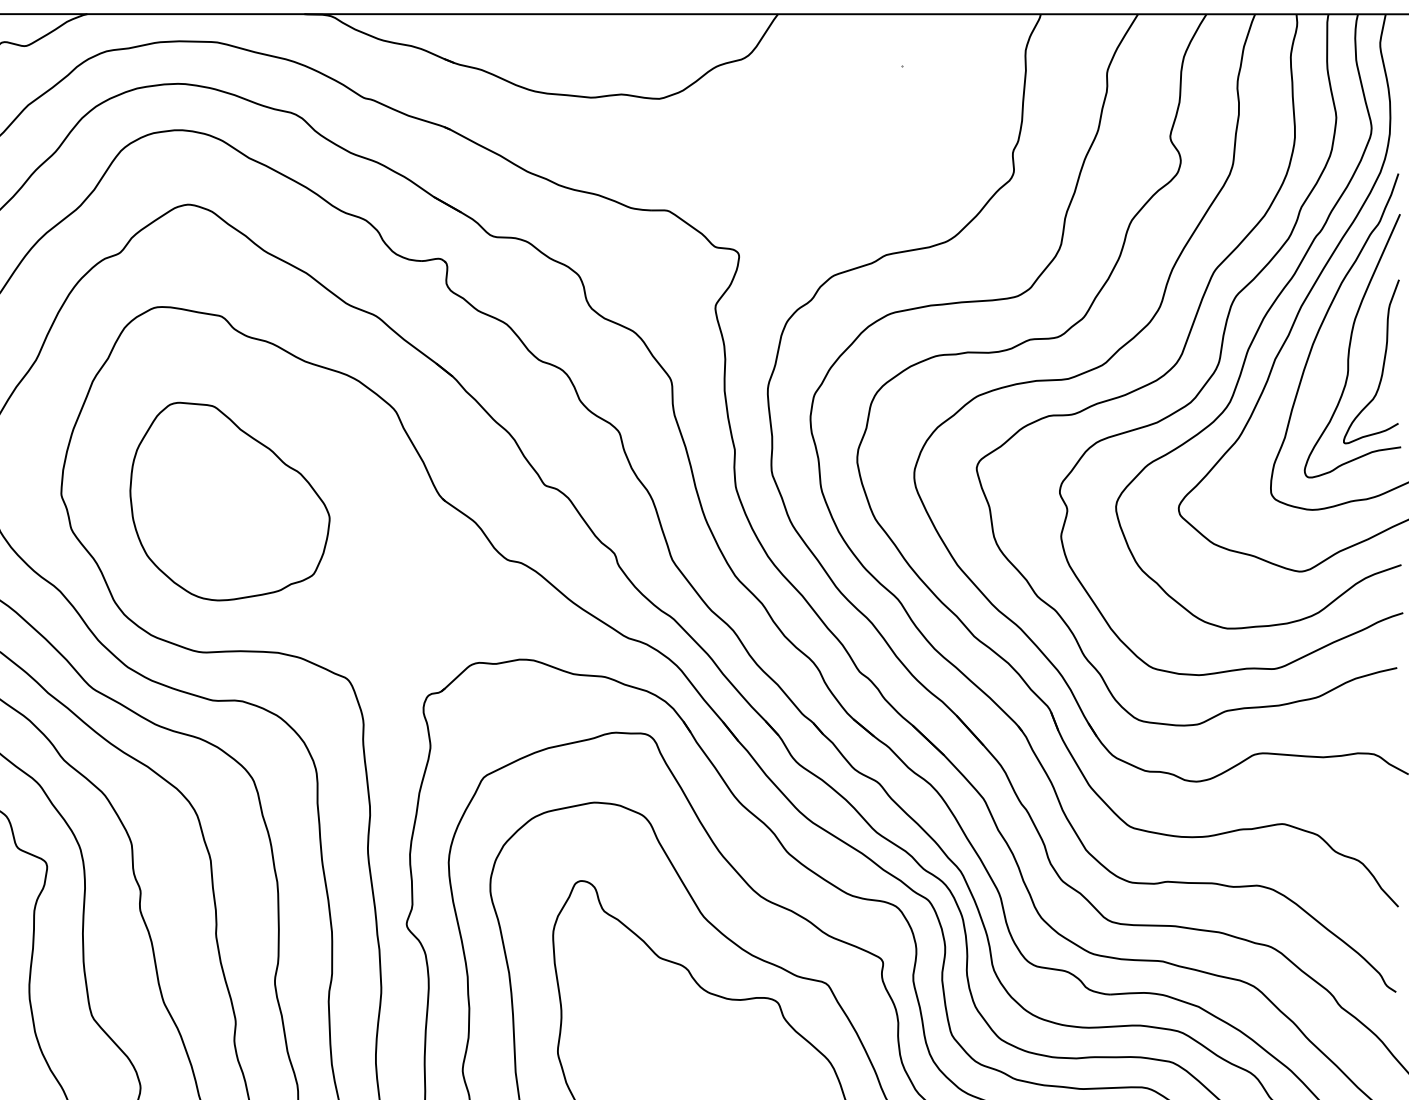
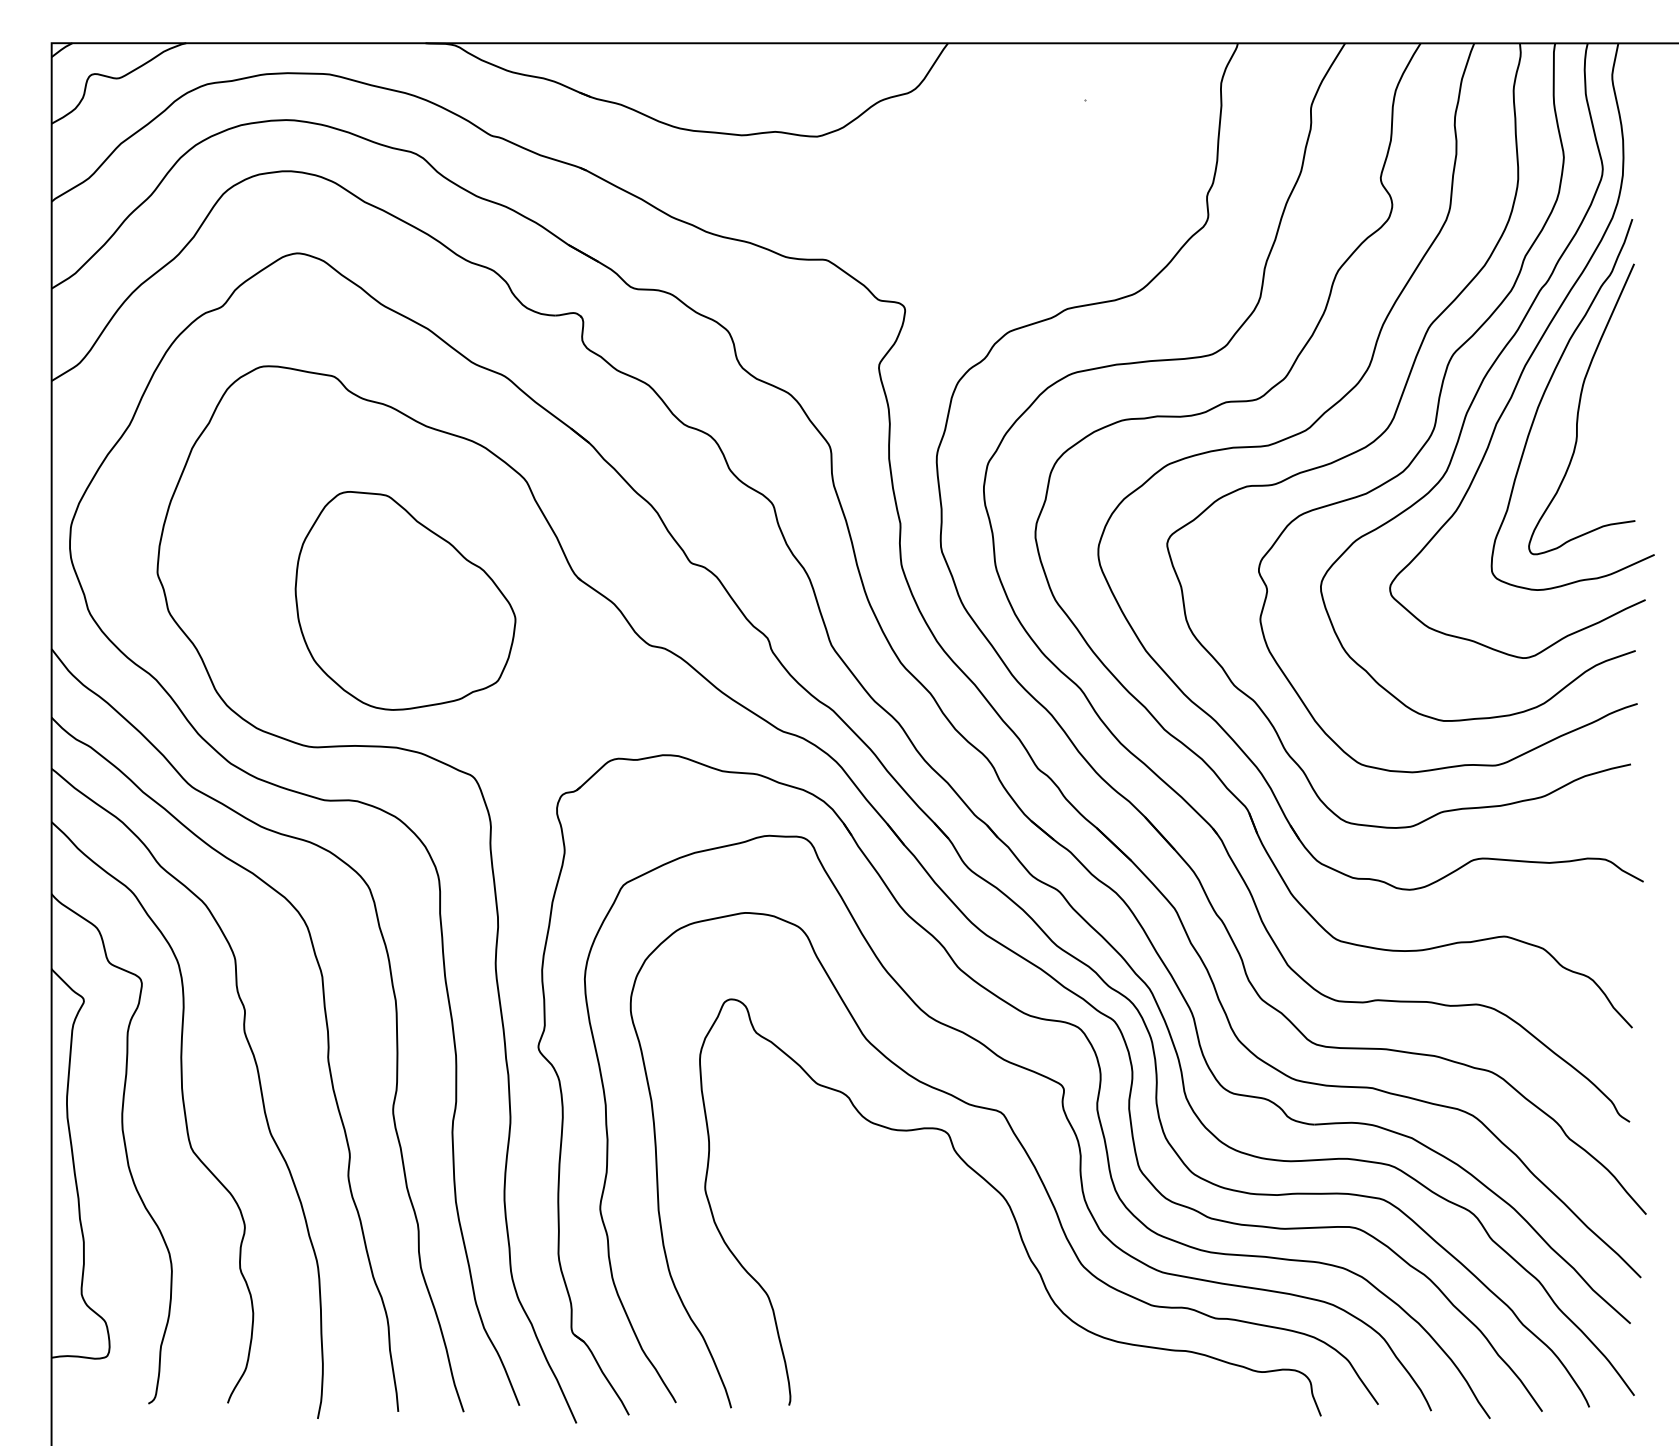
curve: (1383, 361) -> (1615, 426), removed
part: (229, 501) -> (405, 600), moved

